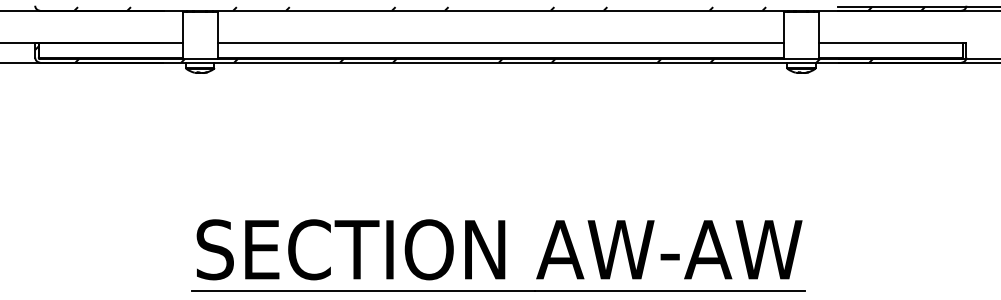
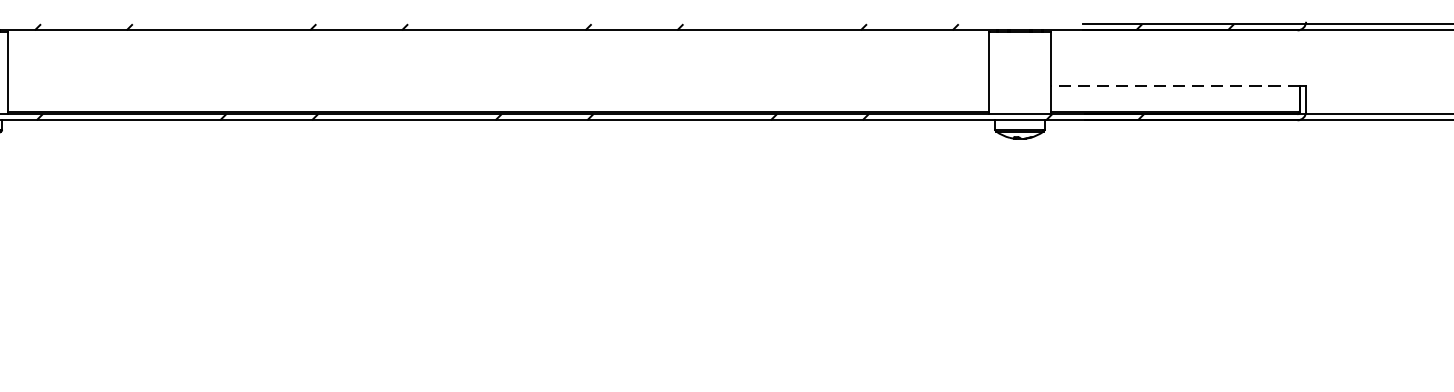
line: (500, 42) -> (498, 85), removed
line: (890, 42) -> (1174, 85), solid -> dashed

